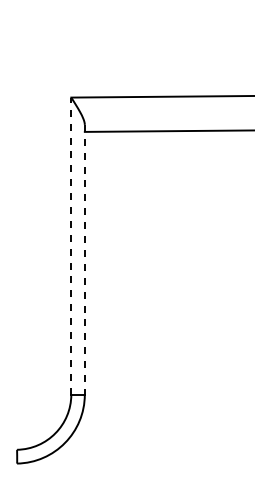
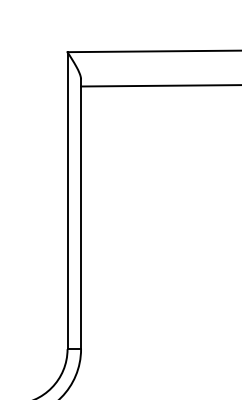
line: (71, 246) -> (67, 201), dashed -> solid
line: (84, 259) -> (80, 214), dashed -> solid

